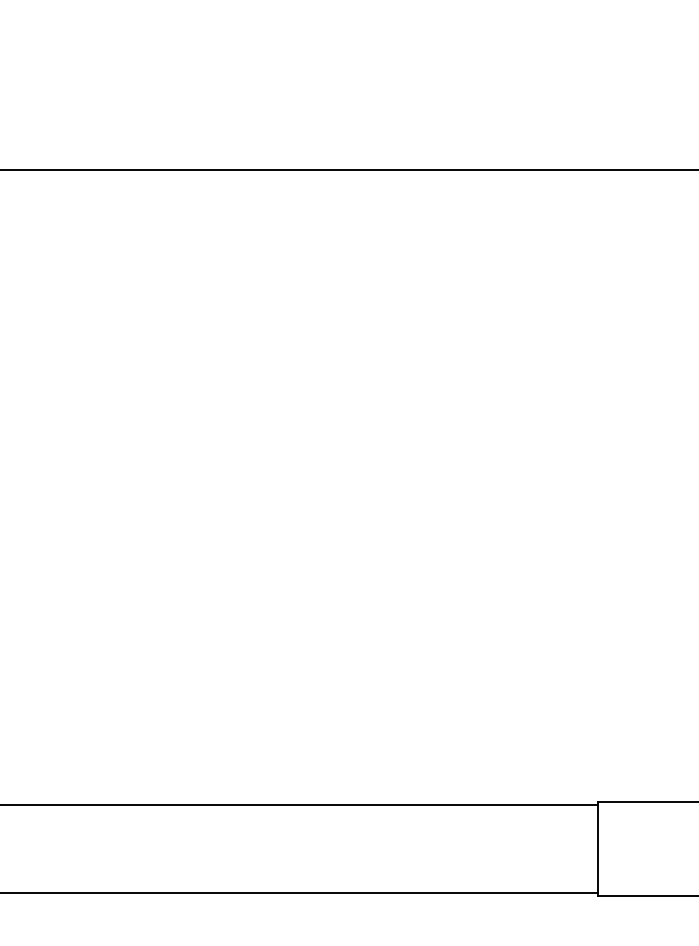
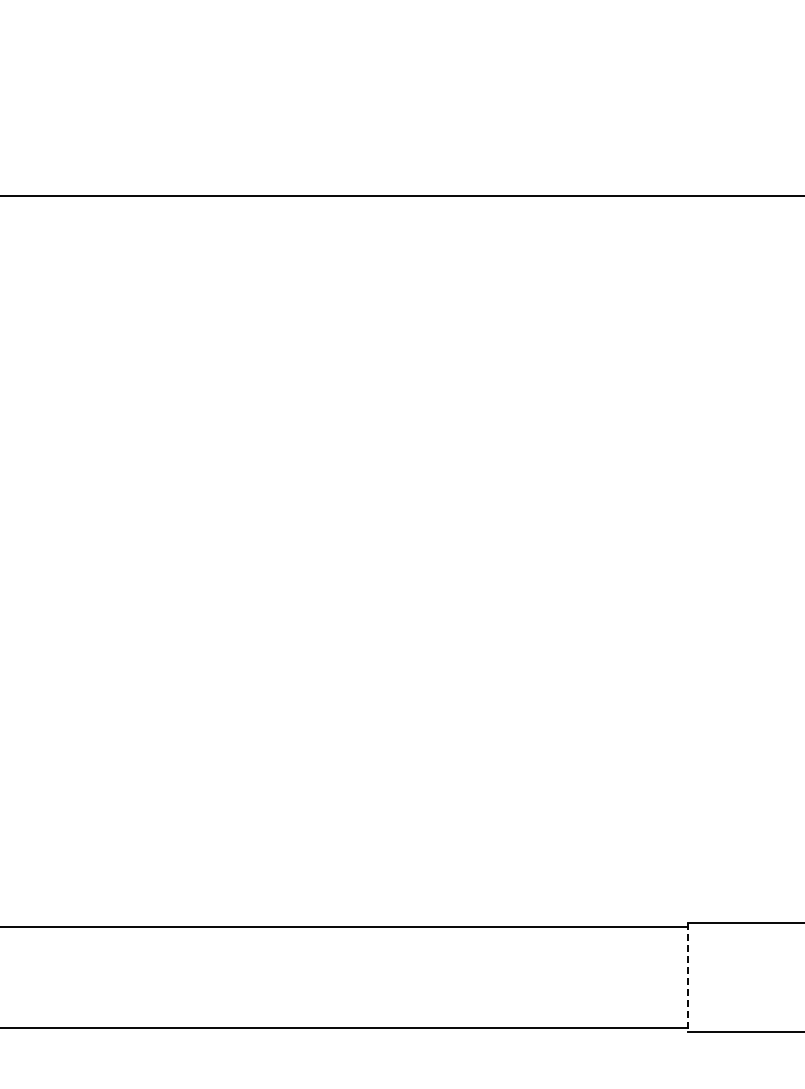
line: (597, 849) -> (688, 978), solid -> dashed

